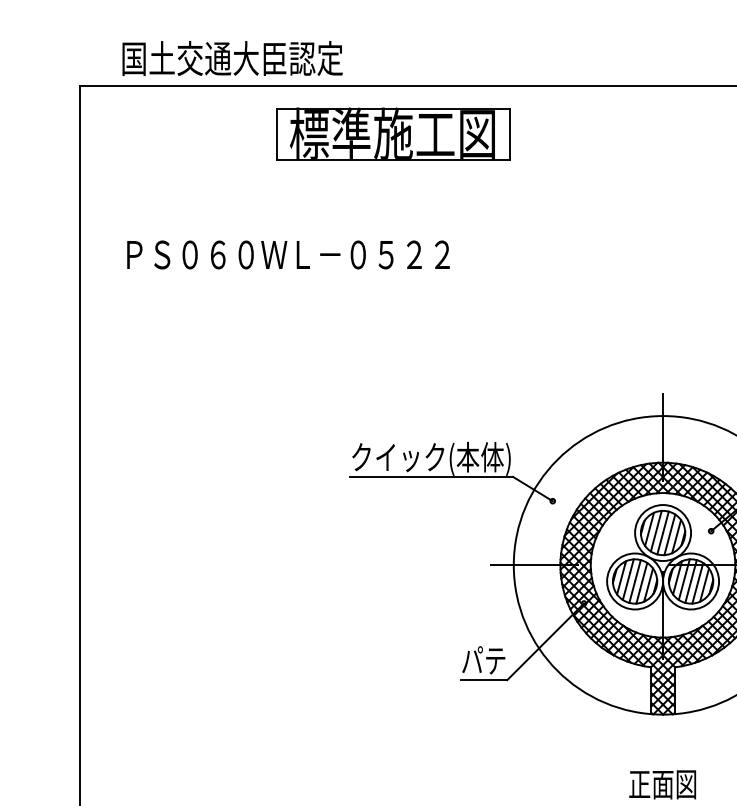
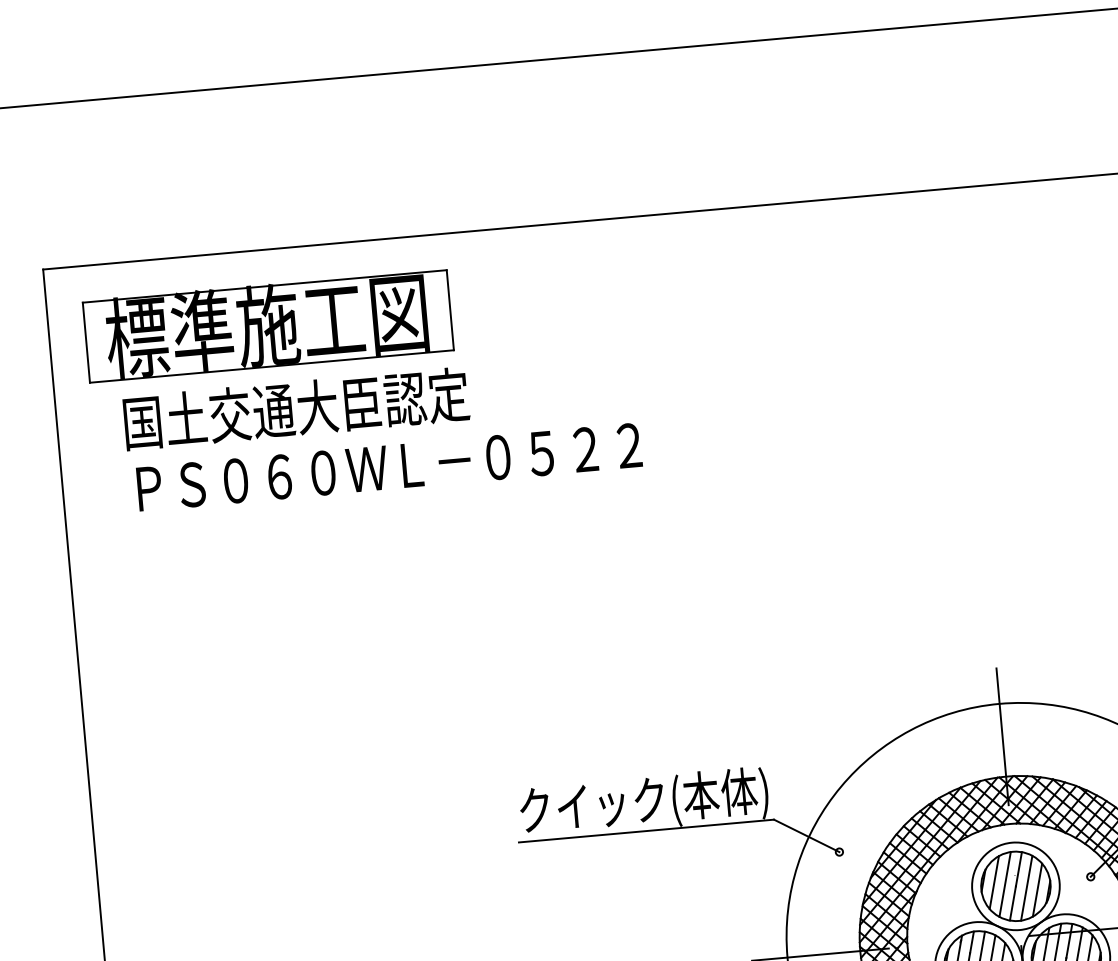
text: (232, 58) -> (296, 408), moved
part: (393, 133) -> (268, 324), moved
text: (288, 254) -> (389, 466), moved

